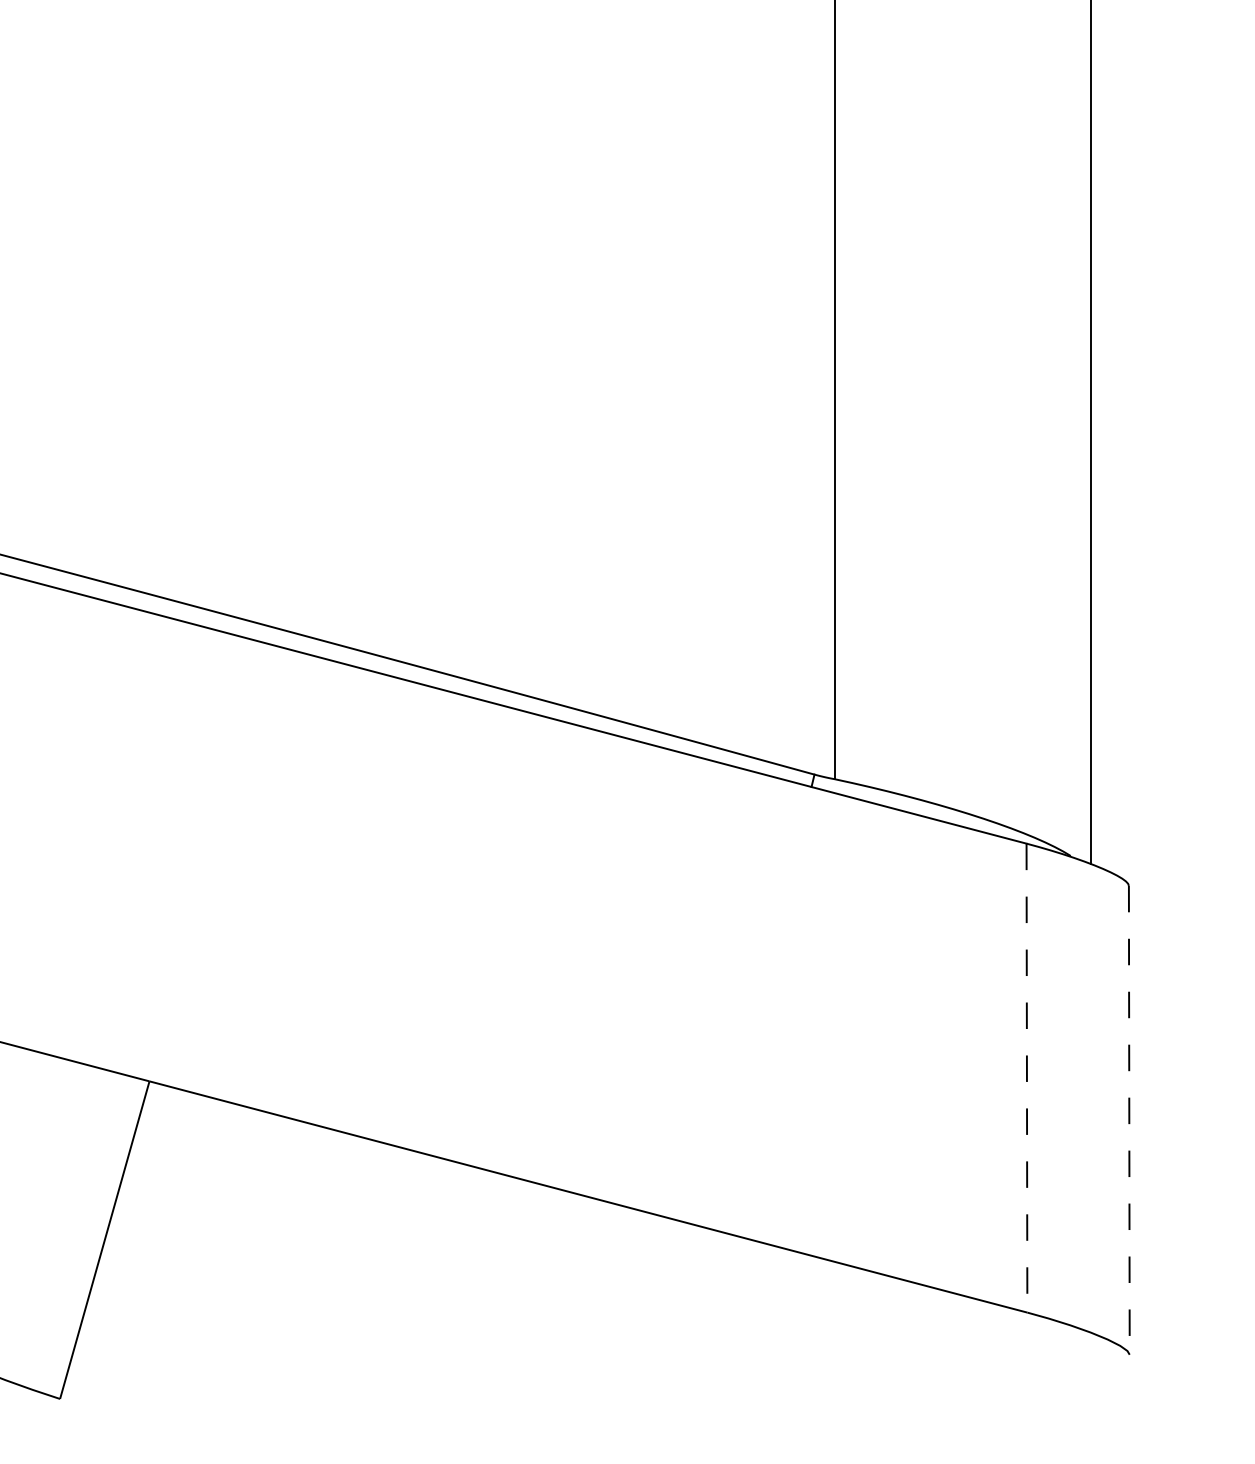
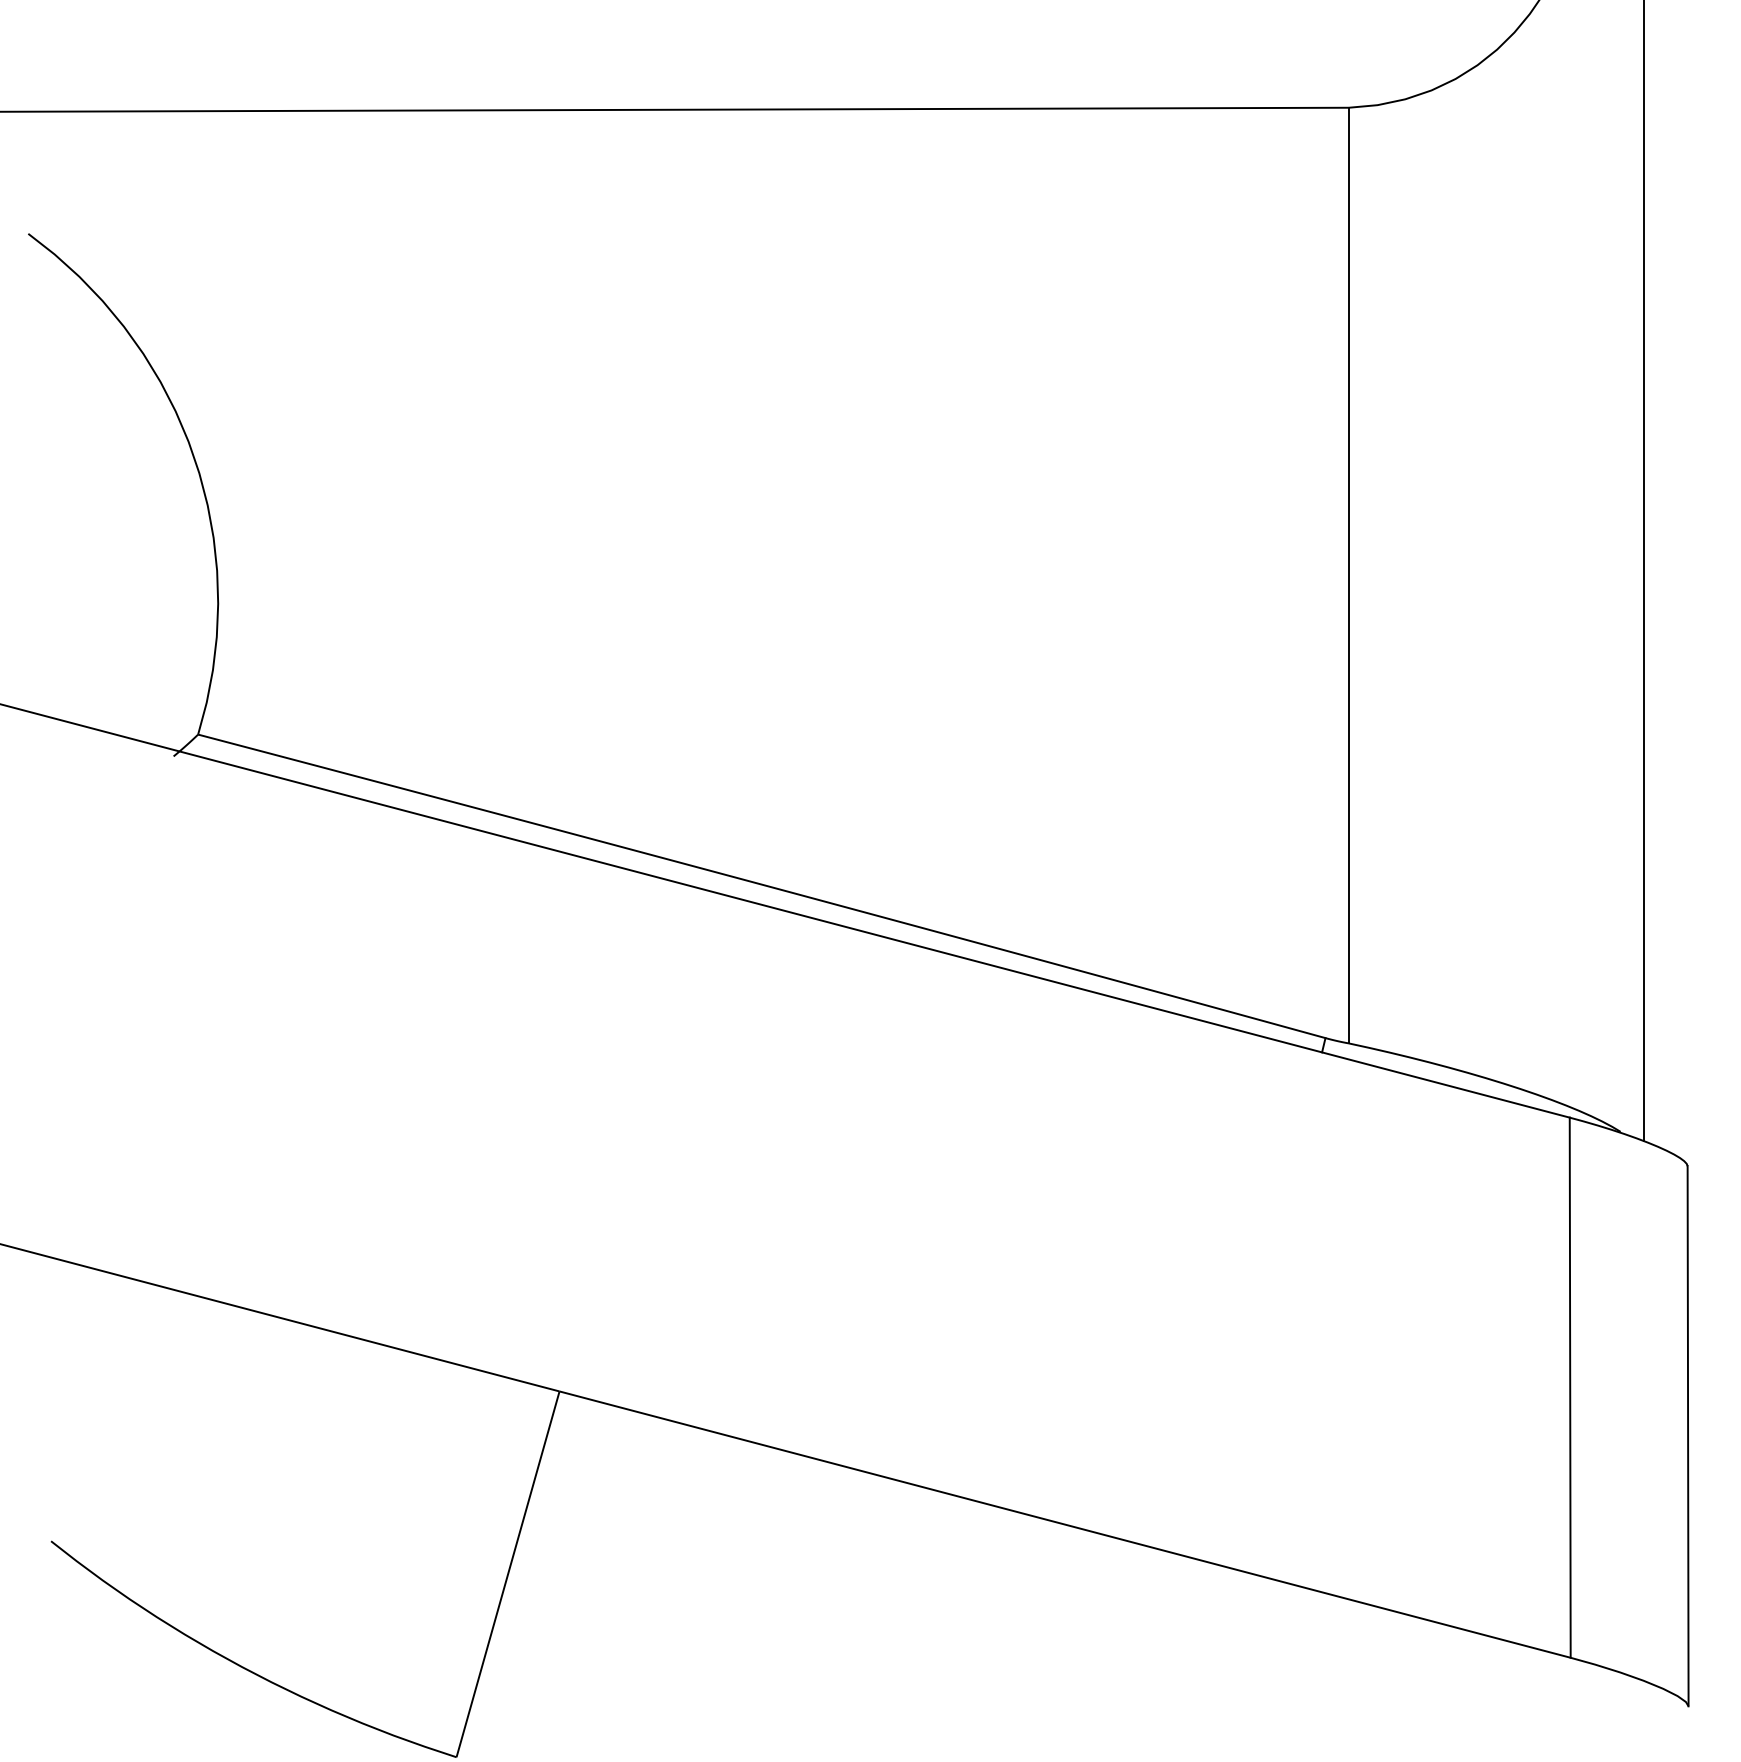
line: (1027, 1078) -> (1570, 1388), dashed -> solid
line: (1129, 1120) -> (1688, 1436), dashed -> solid

